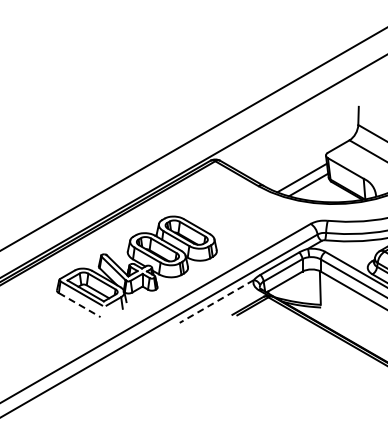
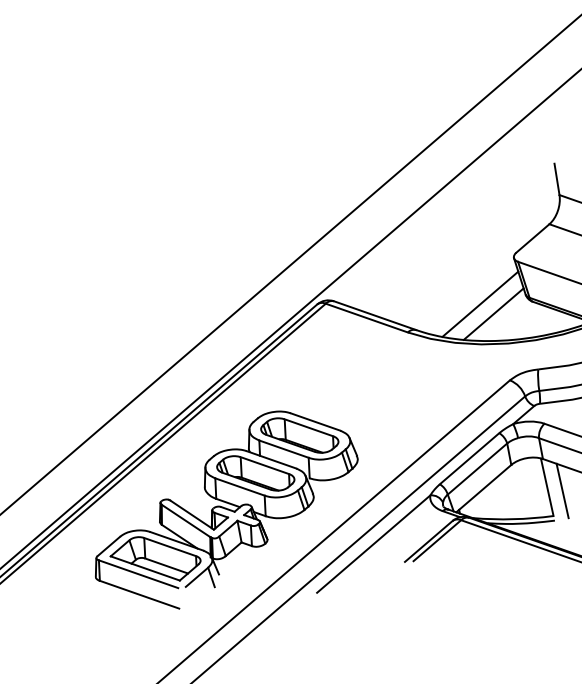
line: (328, 291) -> (562, 490), added
line: (216, 301) -> (373, 544), dashed -> solid
line: (80, 305) -> (141, 595), dashed -> solid

